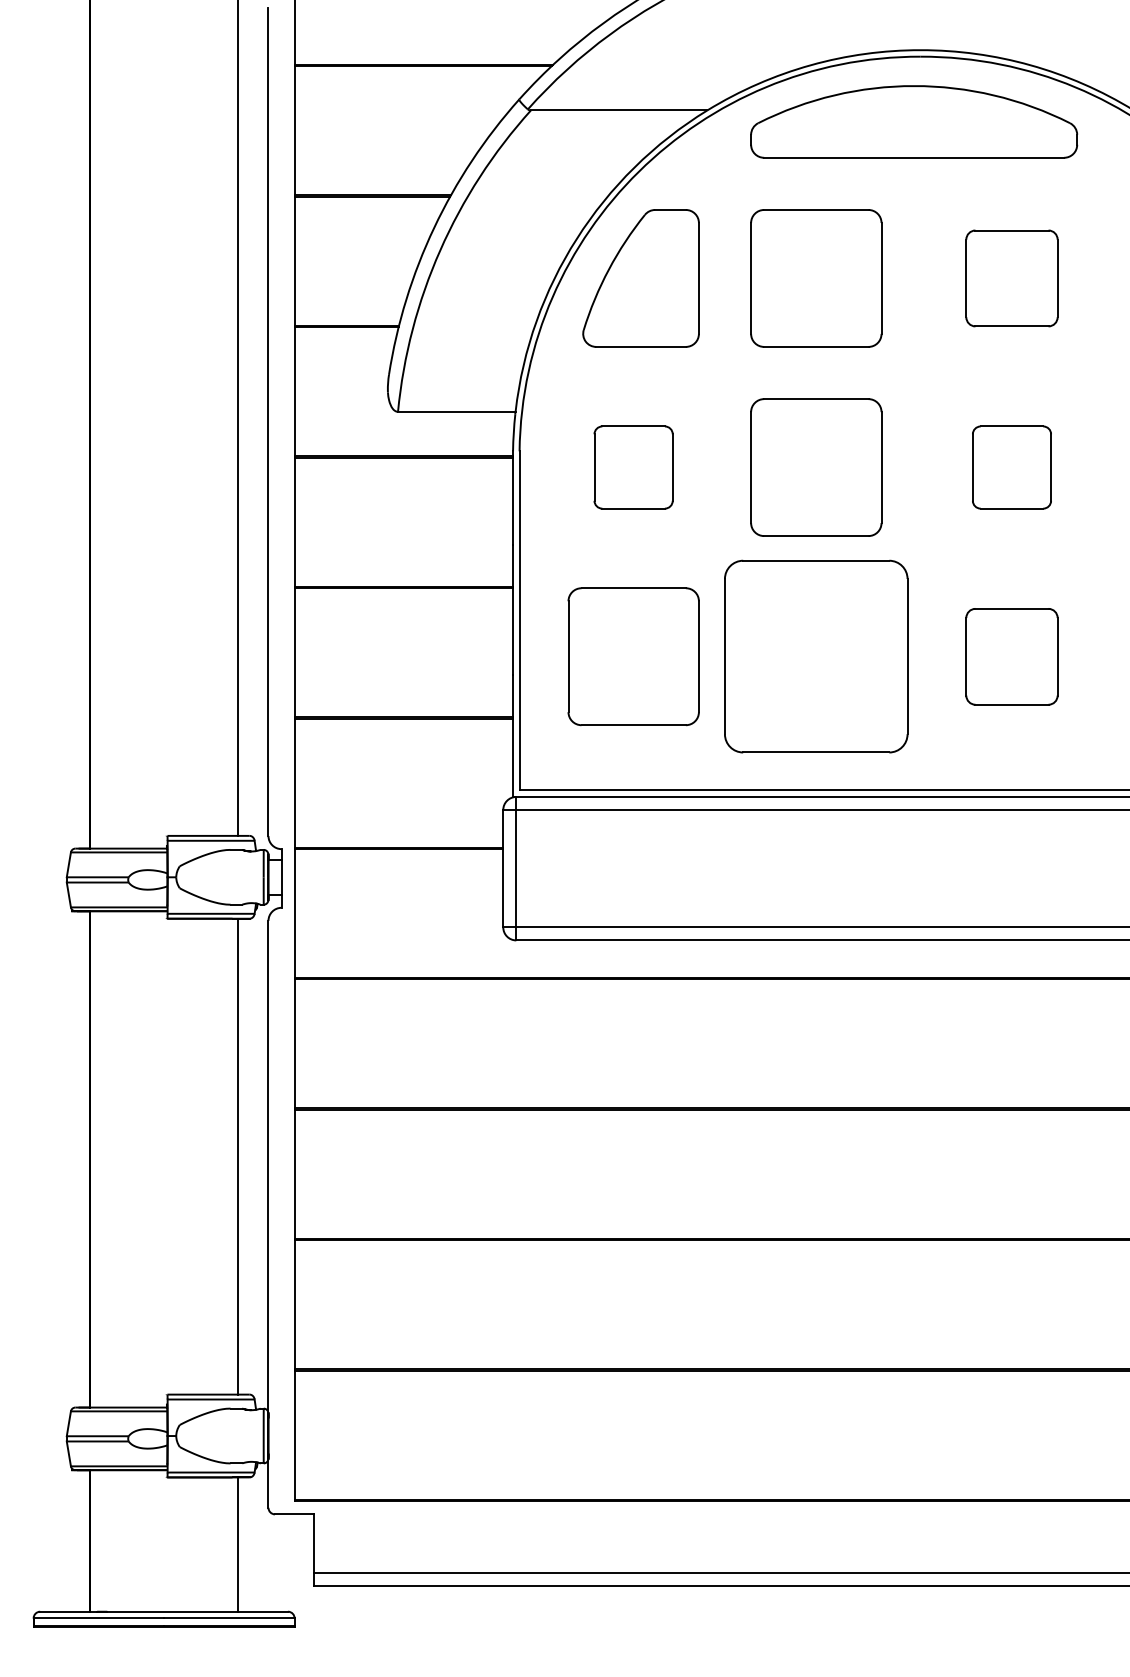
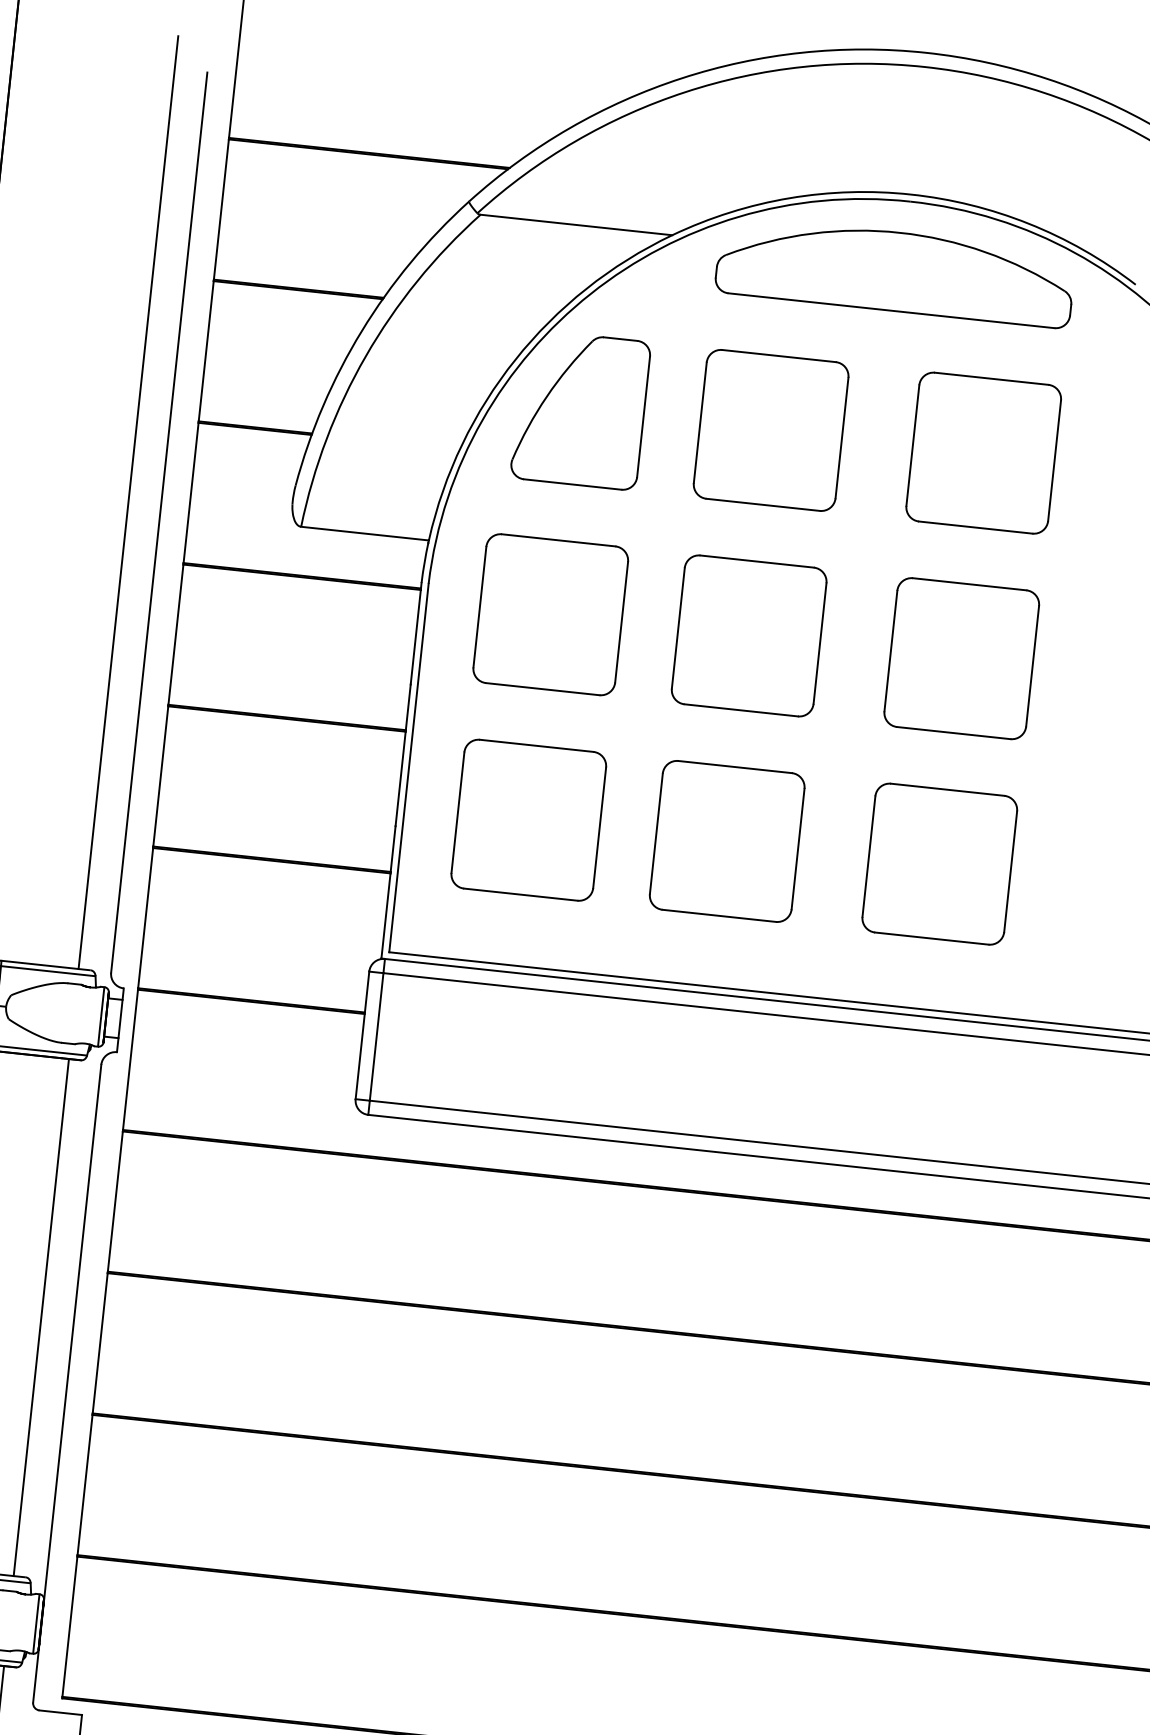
part: (1011, 278) -> (983, 453), size x1.43
part: (633, 467) -> (550, 614), size x1.67
part: (1011, 467) -> (961, 658), size x1.67
part: (816, 656) -> (727, 841), size x0.71
part: (1011, 656) -> (939, 863), size x1.43

